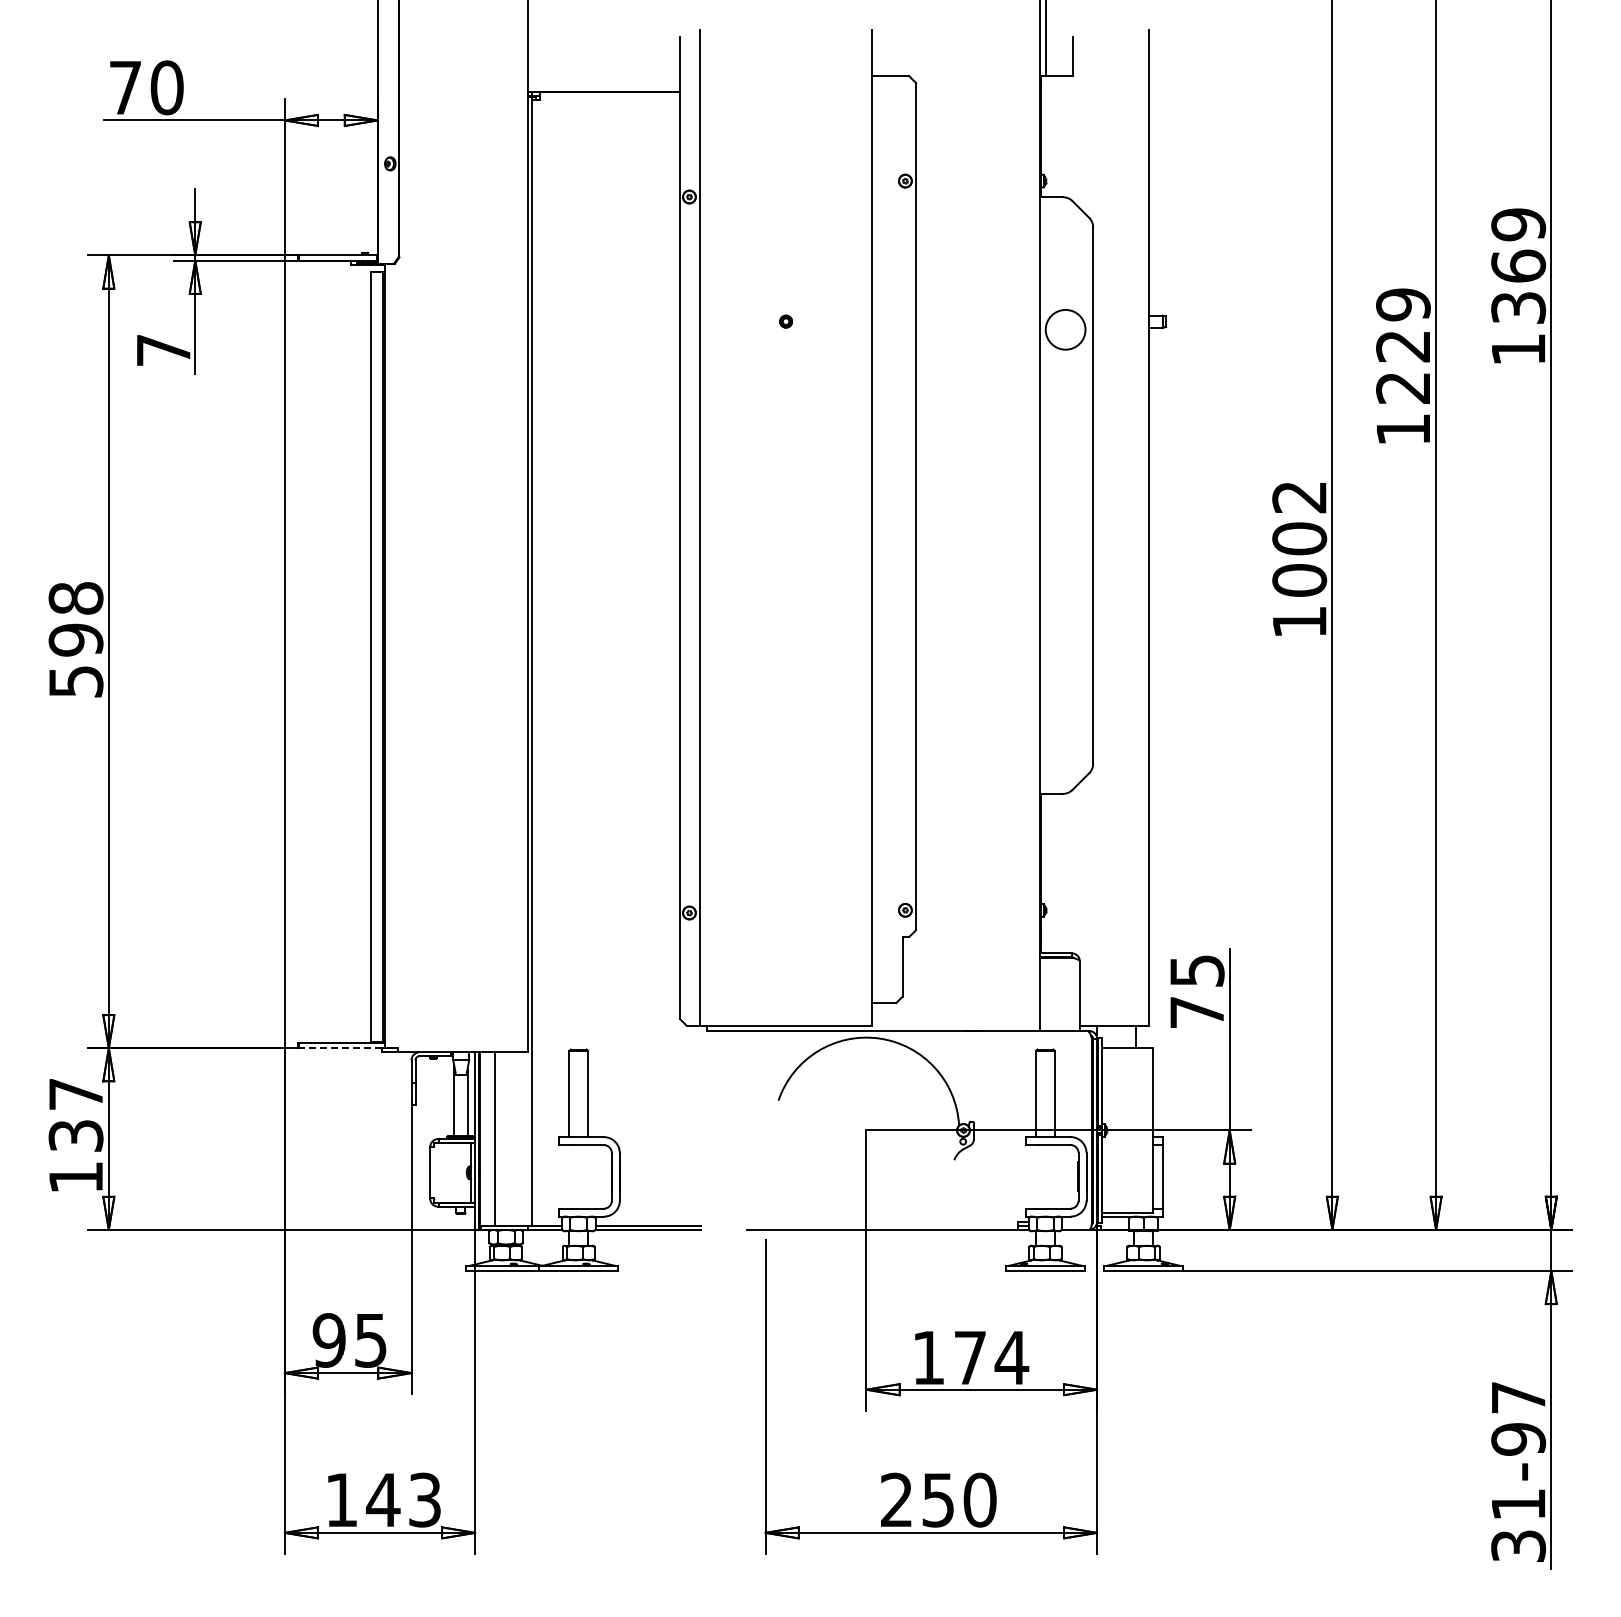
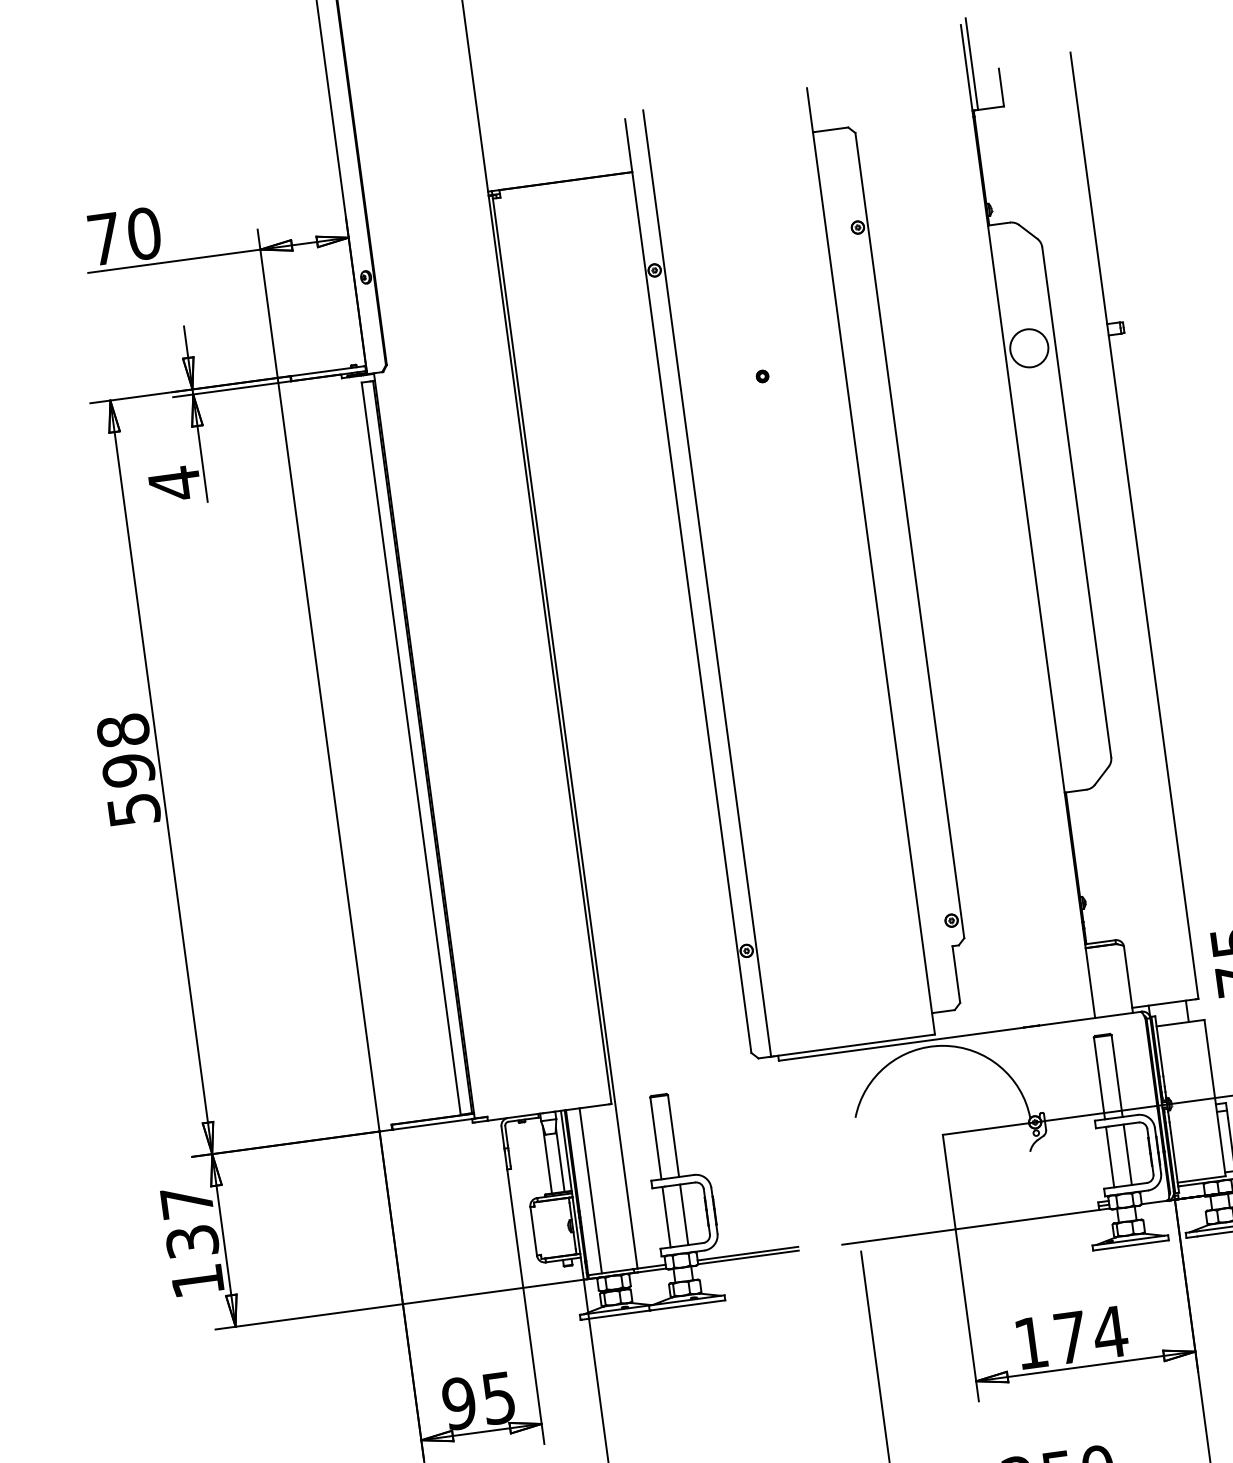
text: (163, 350) -> (174, 483), 7 -> 4
line: (340, 1048) -> (432, 1124), dashed -> solid
line: (569, 1176) -> (666, 1216), added
line: (587, 1176) -> (683, 1214), added
line: (1036, 1176) -> (1110, 1156), added
line: (1054, 1176) -> (1127, 1154), added

